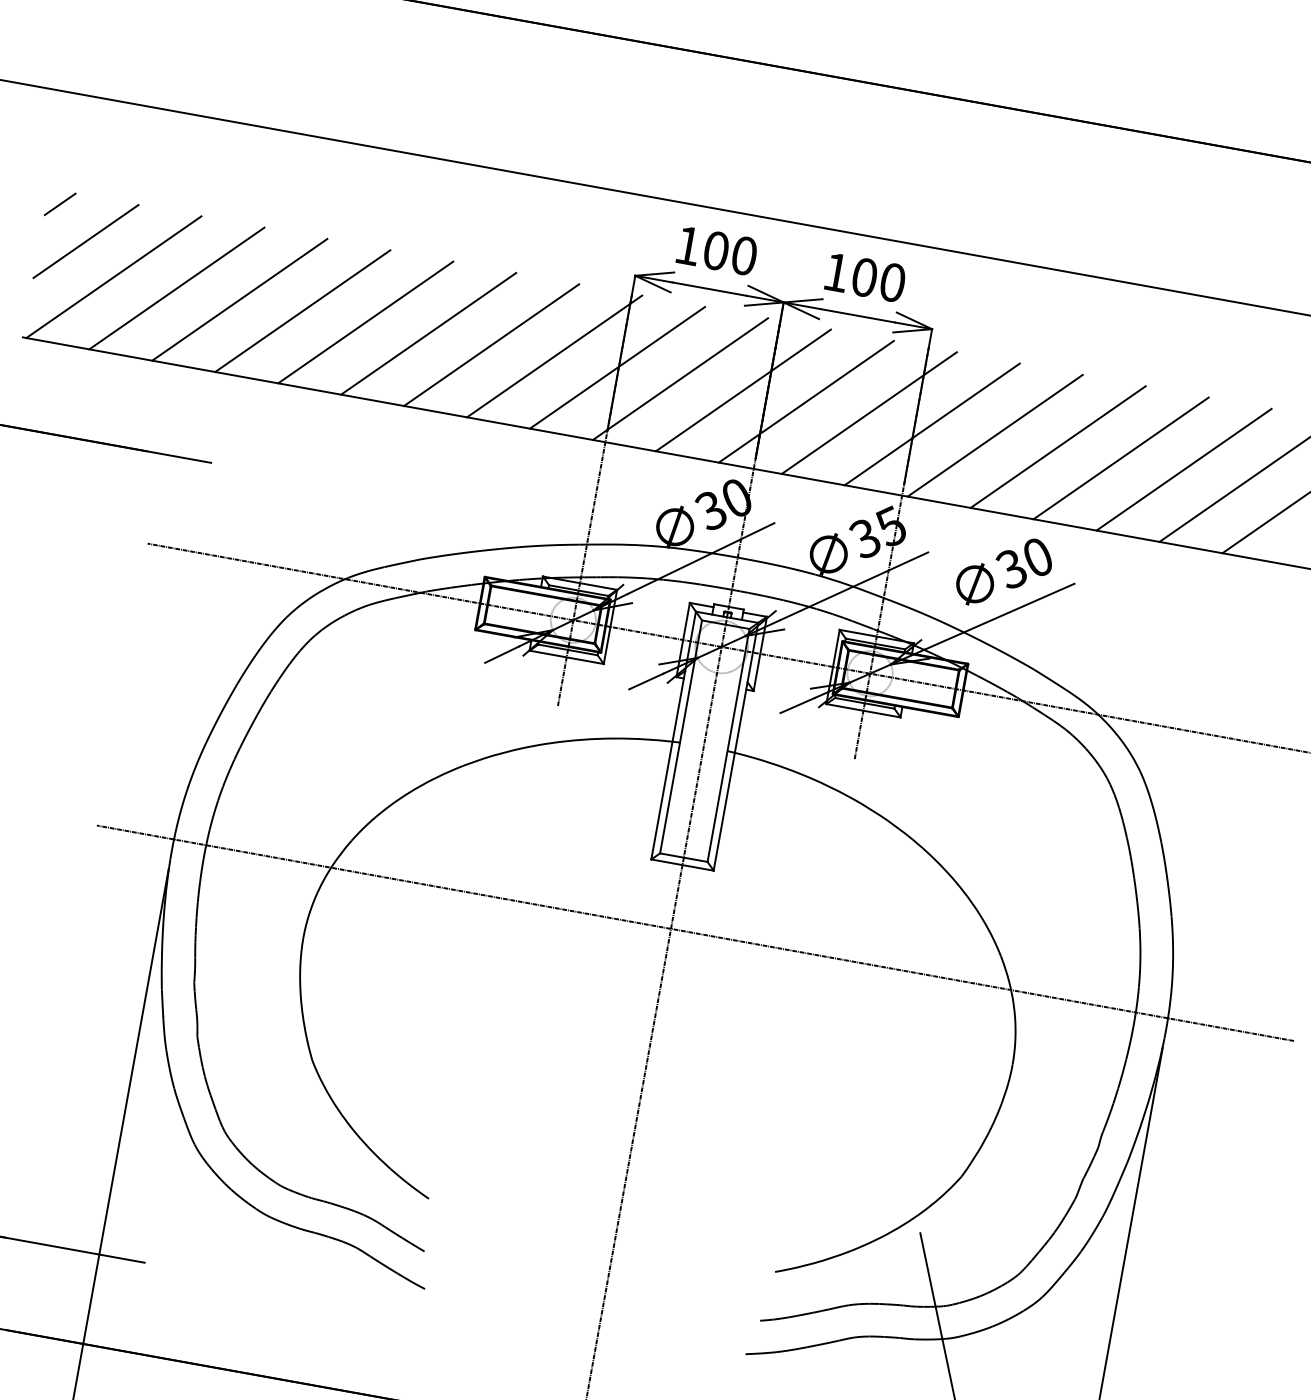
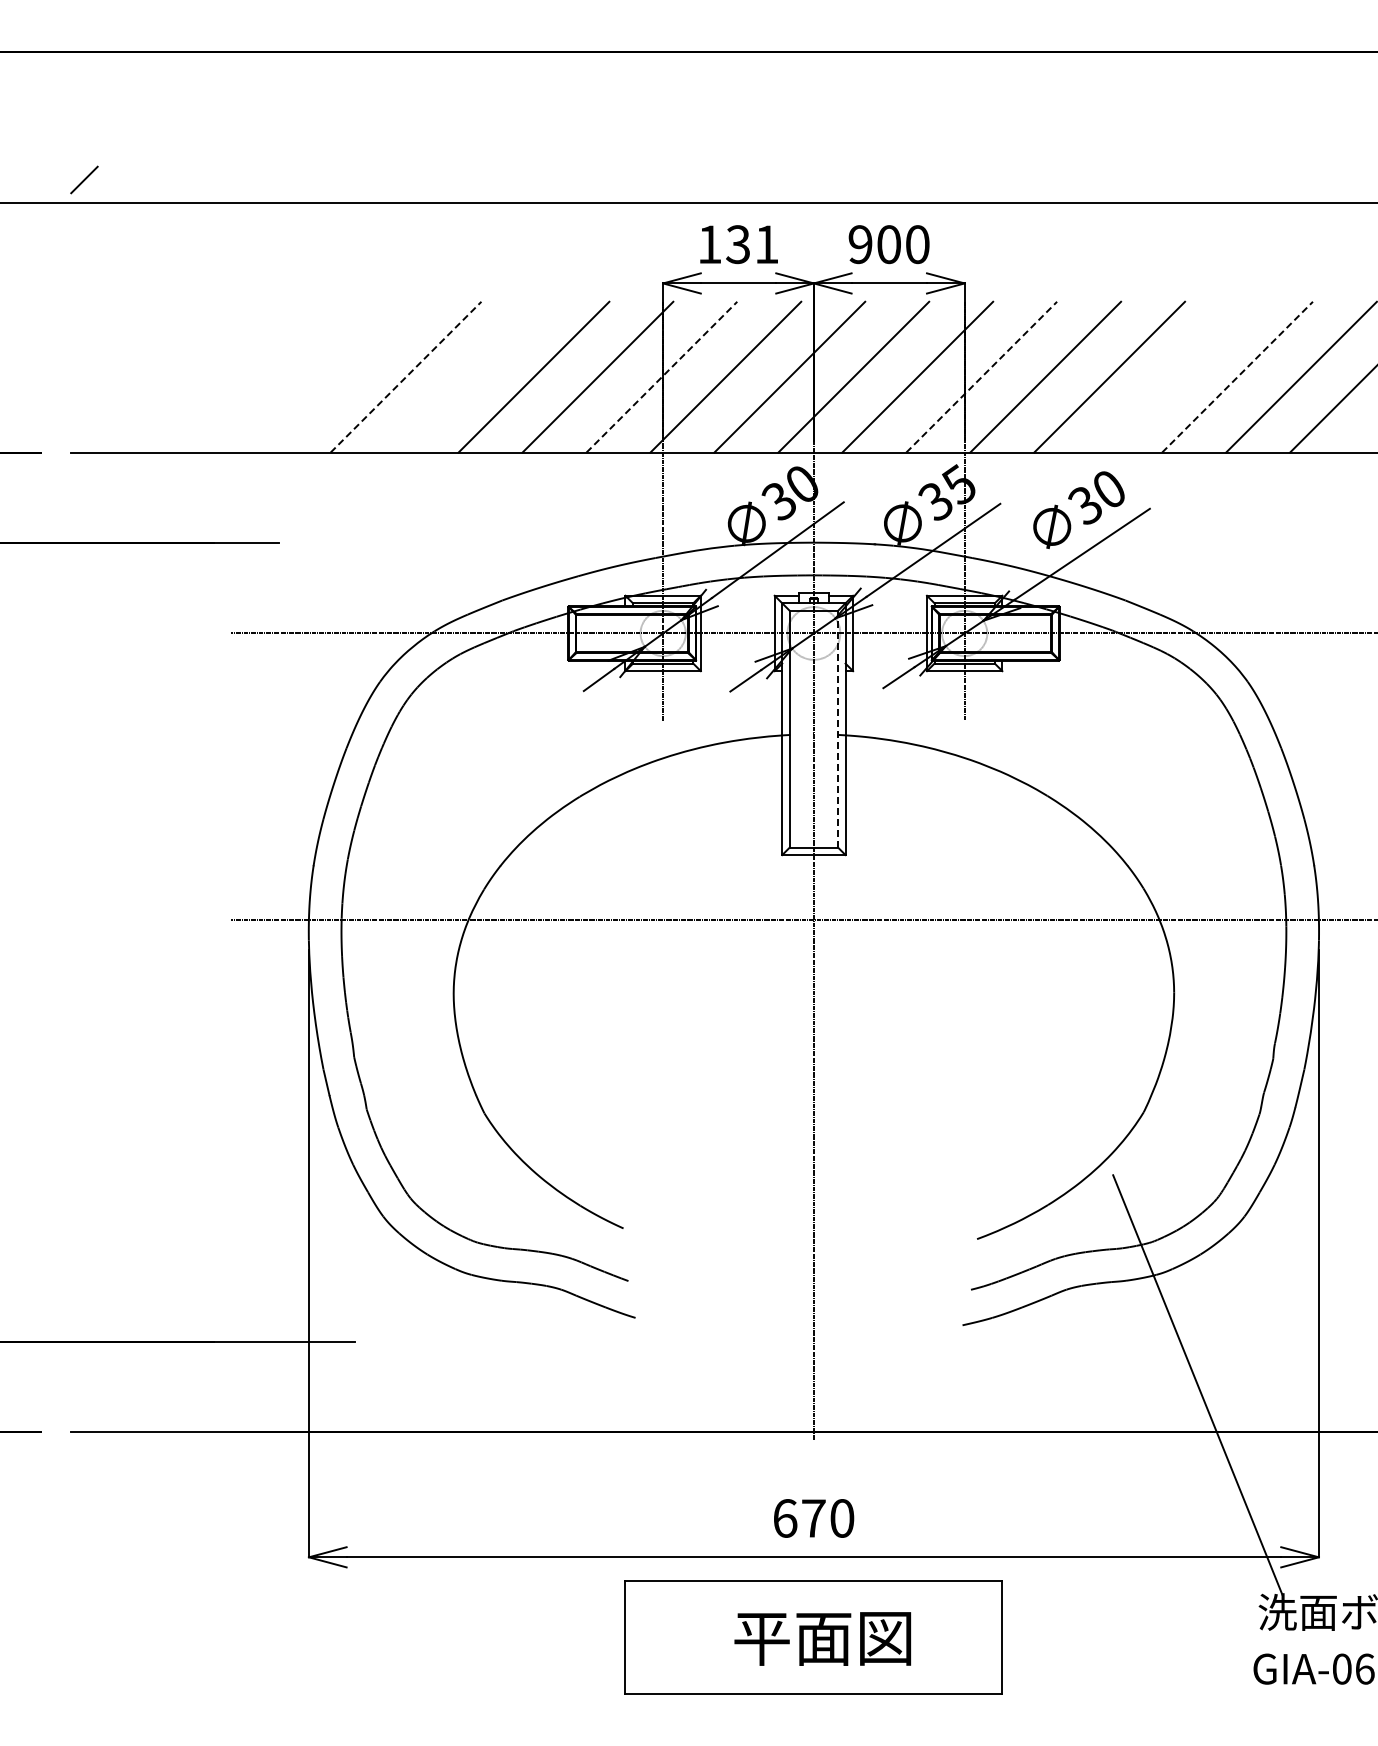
line: (60, 203) -> (84, 179), moved
line: (86, 241) -> (116, 346), removed
text: (730, 253) -> (752, 244), 100 -> 131
text: (836, 272) -> (860, 244), 100 -> 900
line: (113, 276) -> (149, 376), removed
line: (176, 287) -> (213, 376), removed
line: (239, 299) -> (277, 376), removed
line: (302, 310) -> (341, 376), removed
line: (366, 322) -> (406, 377), solid -> dashed
line: (428, 333) -> (469, 376), removed
line: (617, 368) -> (661, 377), solid -> dashed
line: (932, 424) -> (981, 377), solid -> dashed
line: (1121, 457) -> (1173, 376), removed
line: (1183, 470) -> (1237, 377), solid -> dashed
line: (729, 744) -> (838, 728), solid -> dashed

